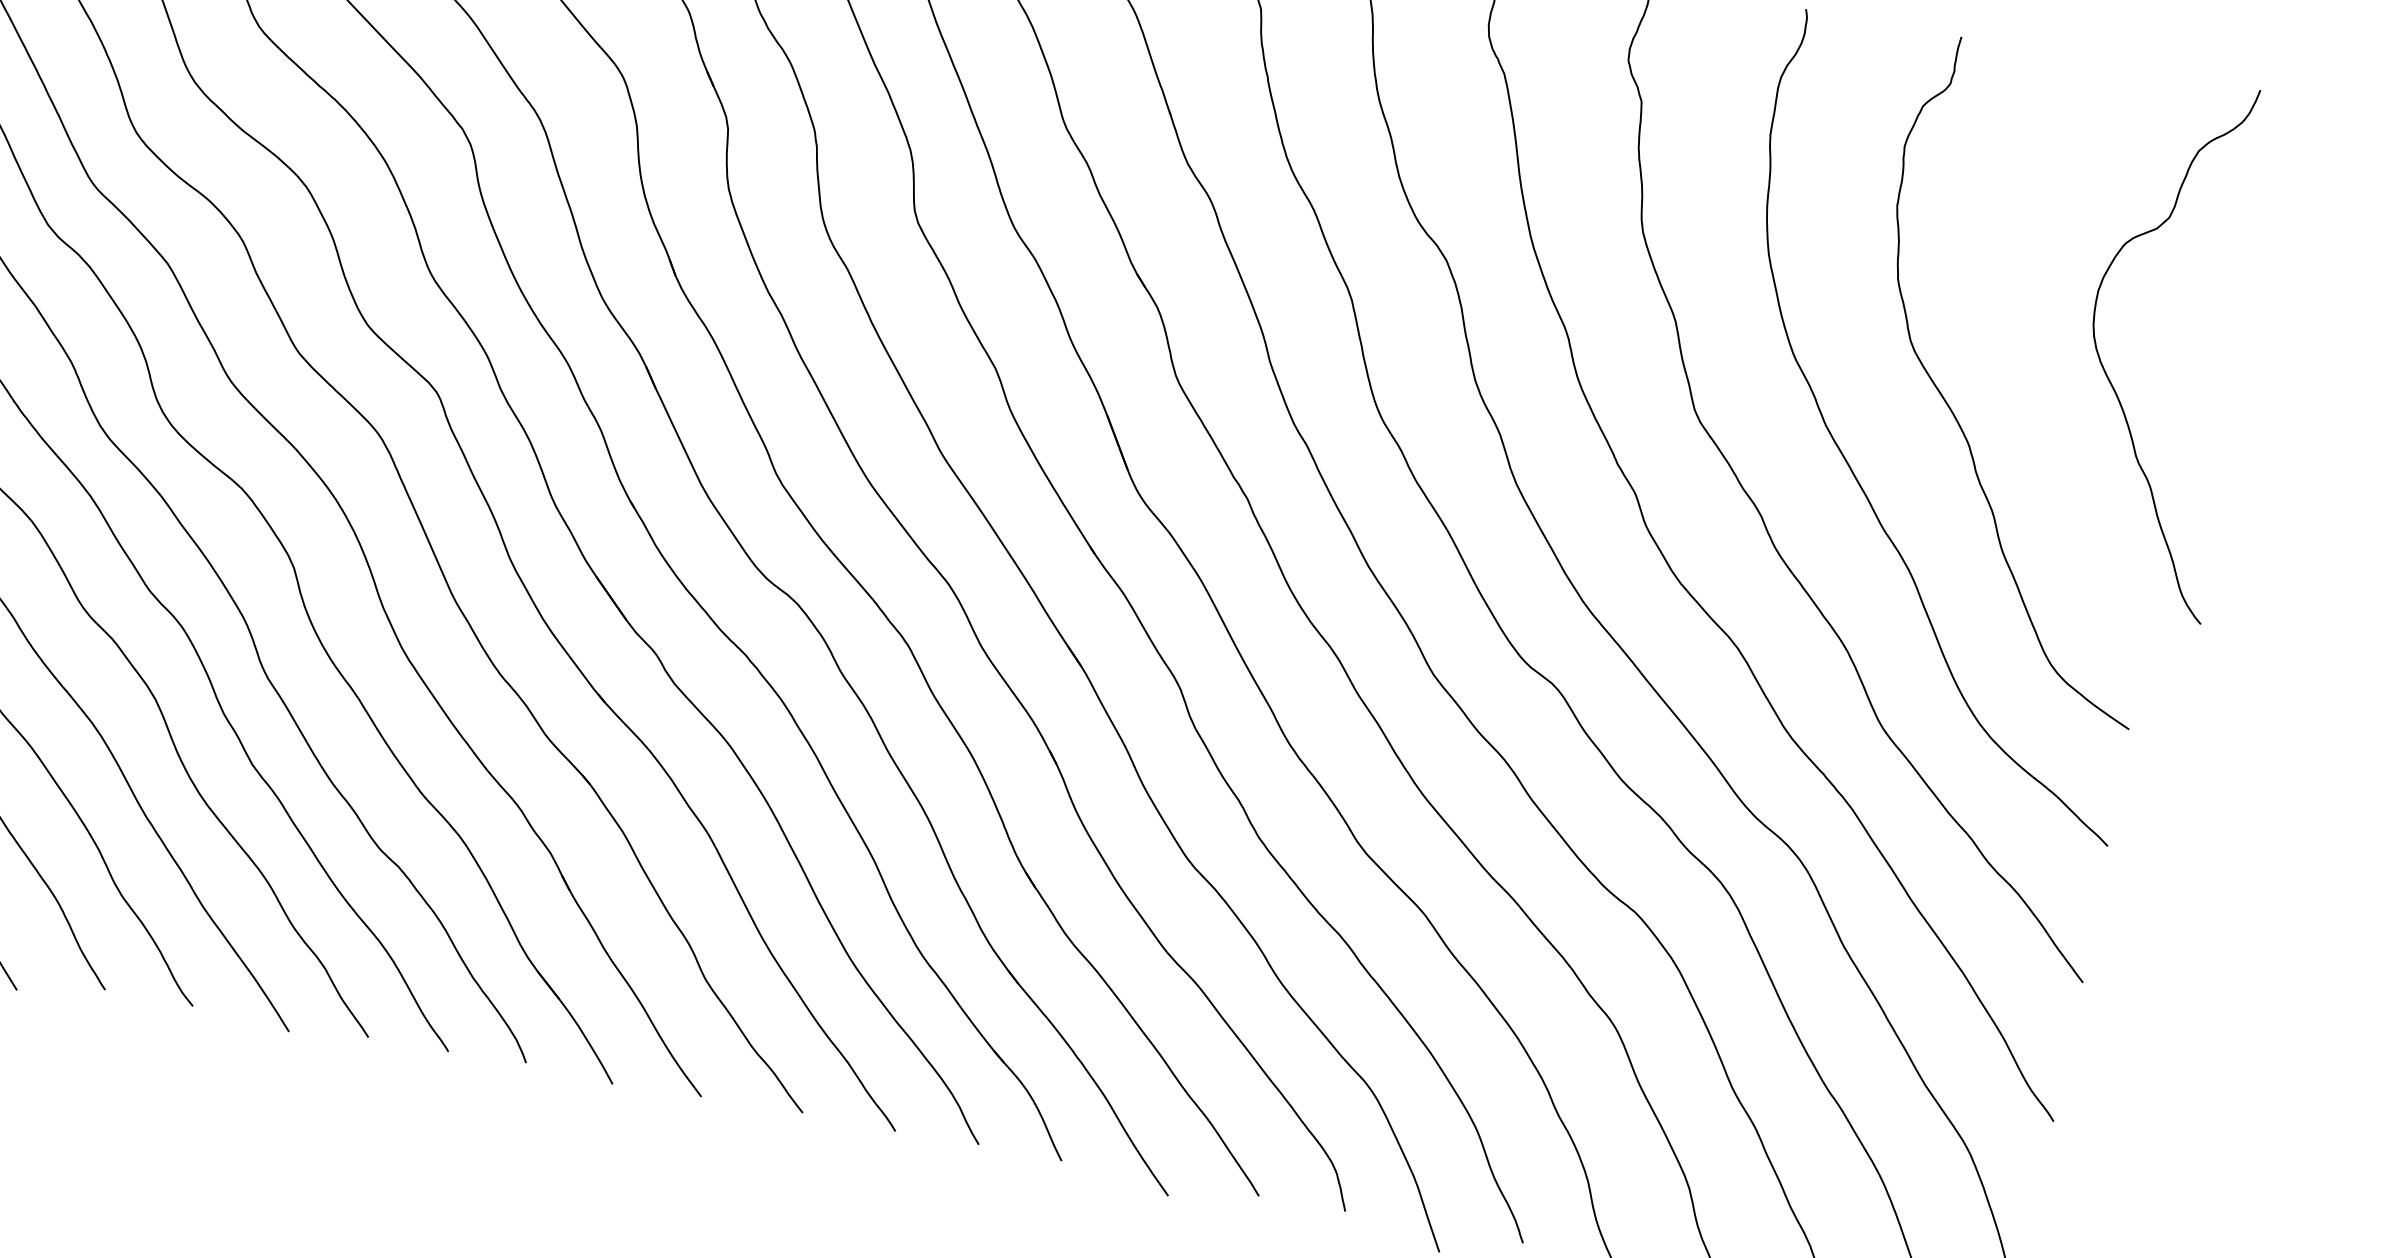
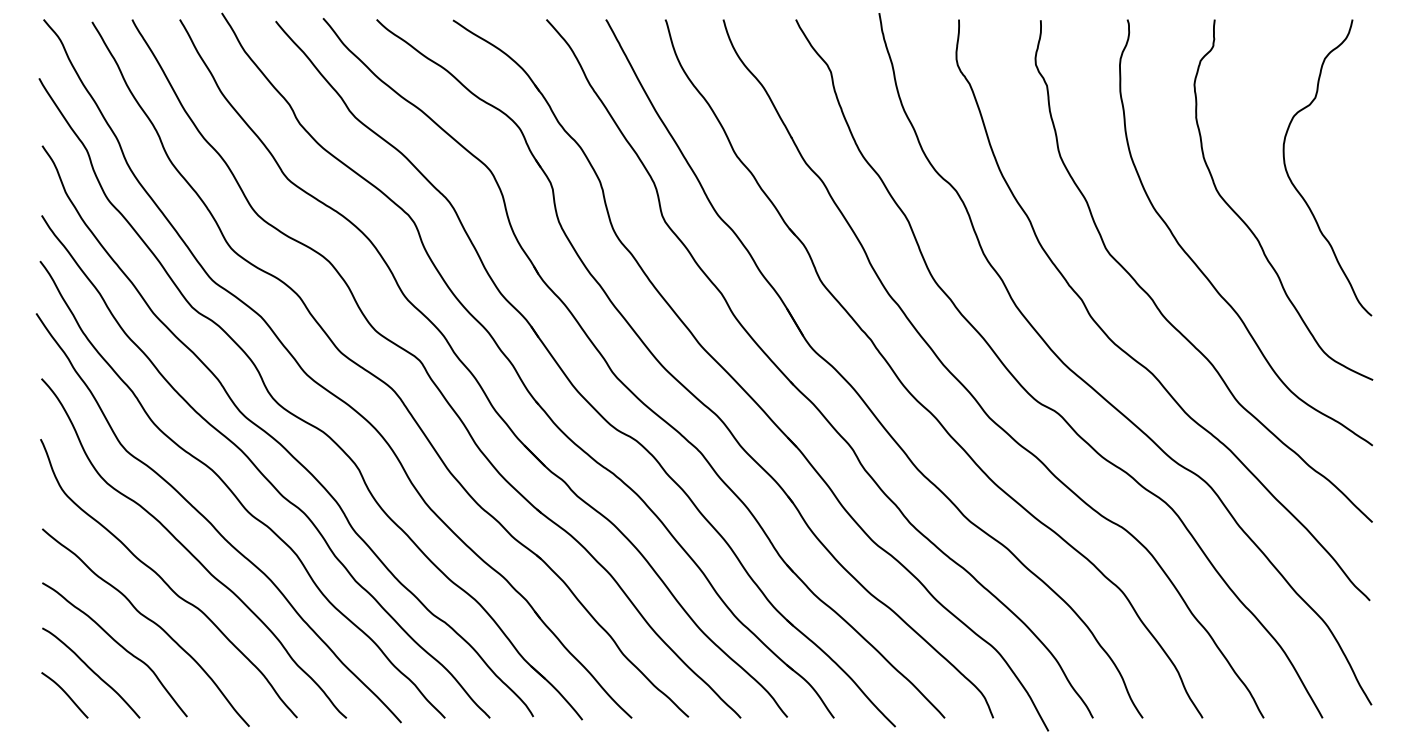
curve: (2111, 379) -> (1299, 191), moved

